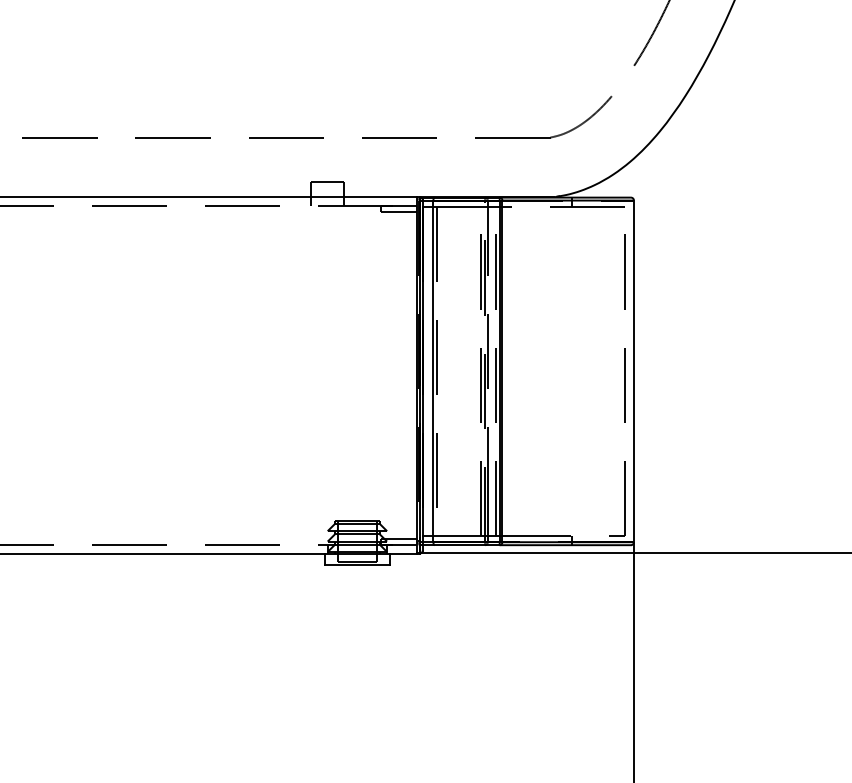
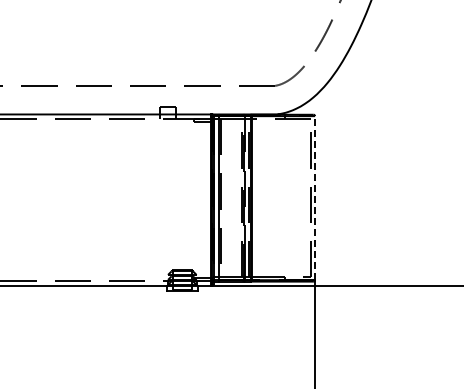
line: (634, 369) -> (315, 197), solid -> dashed

